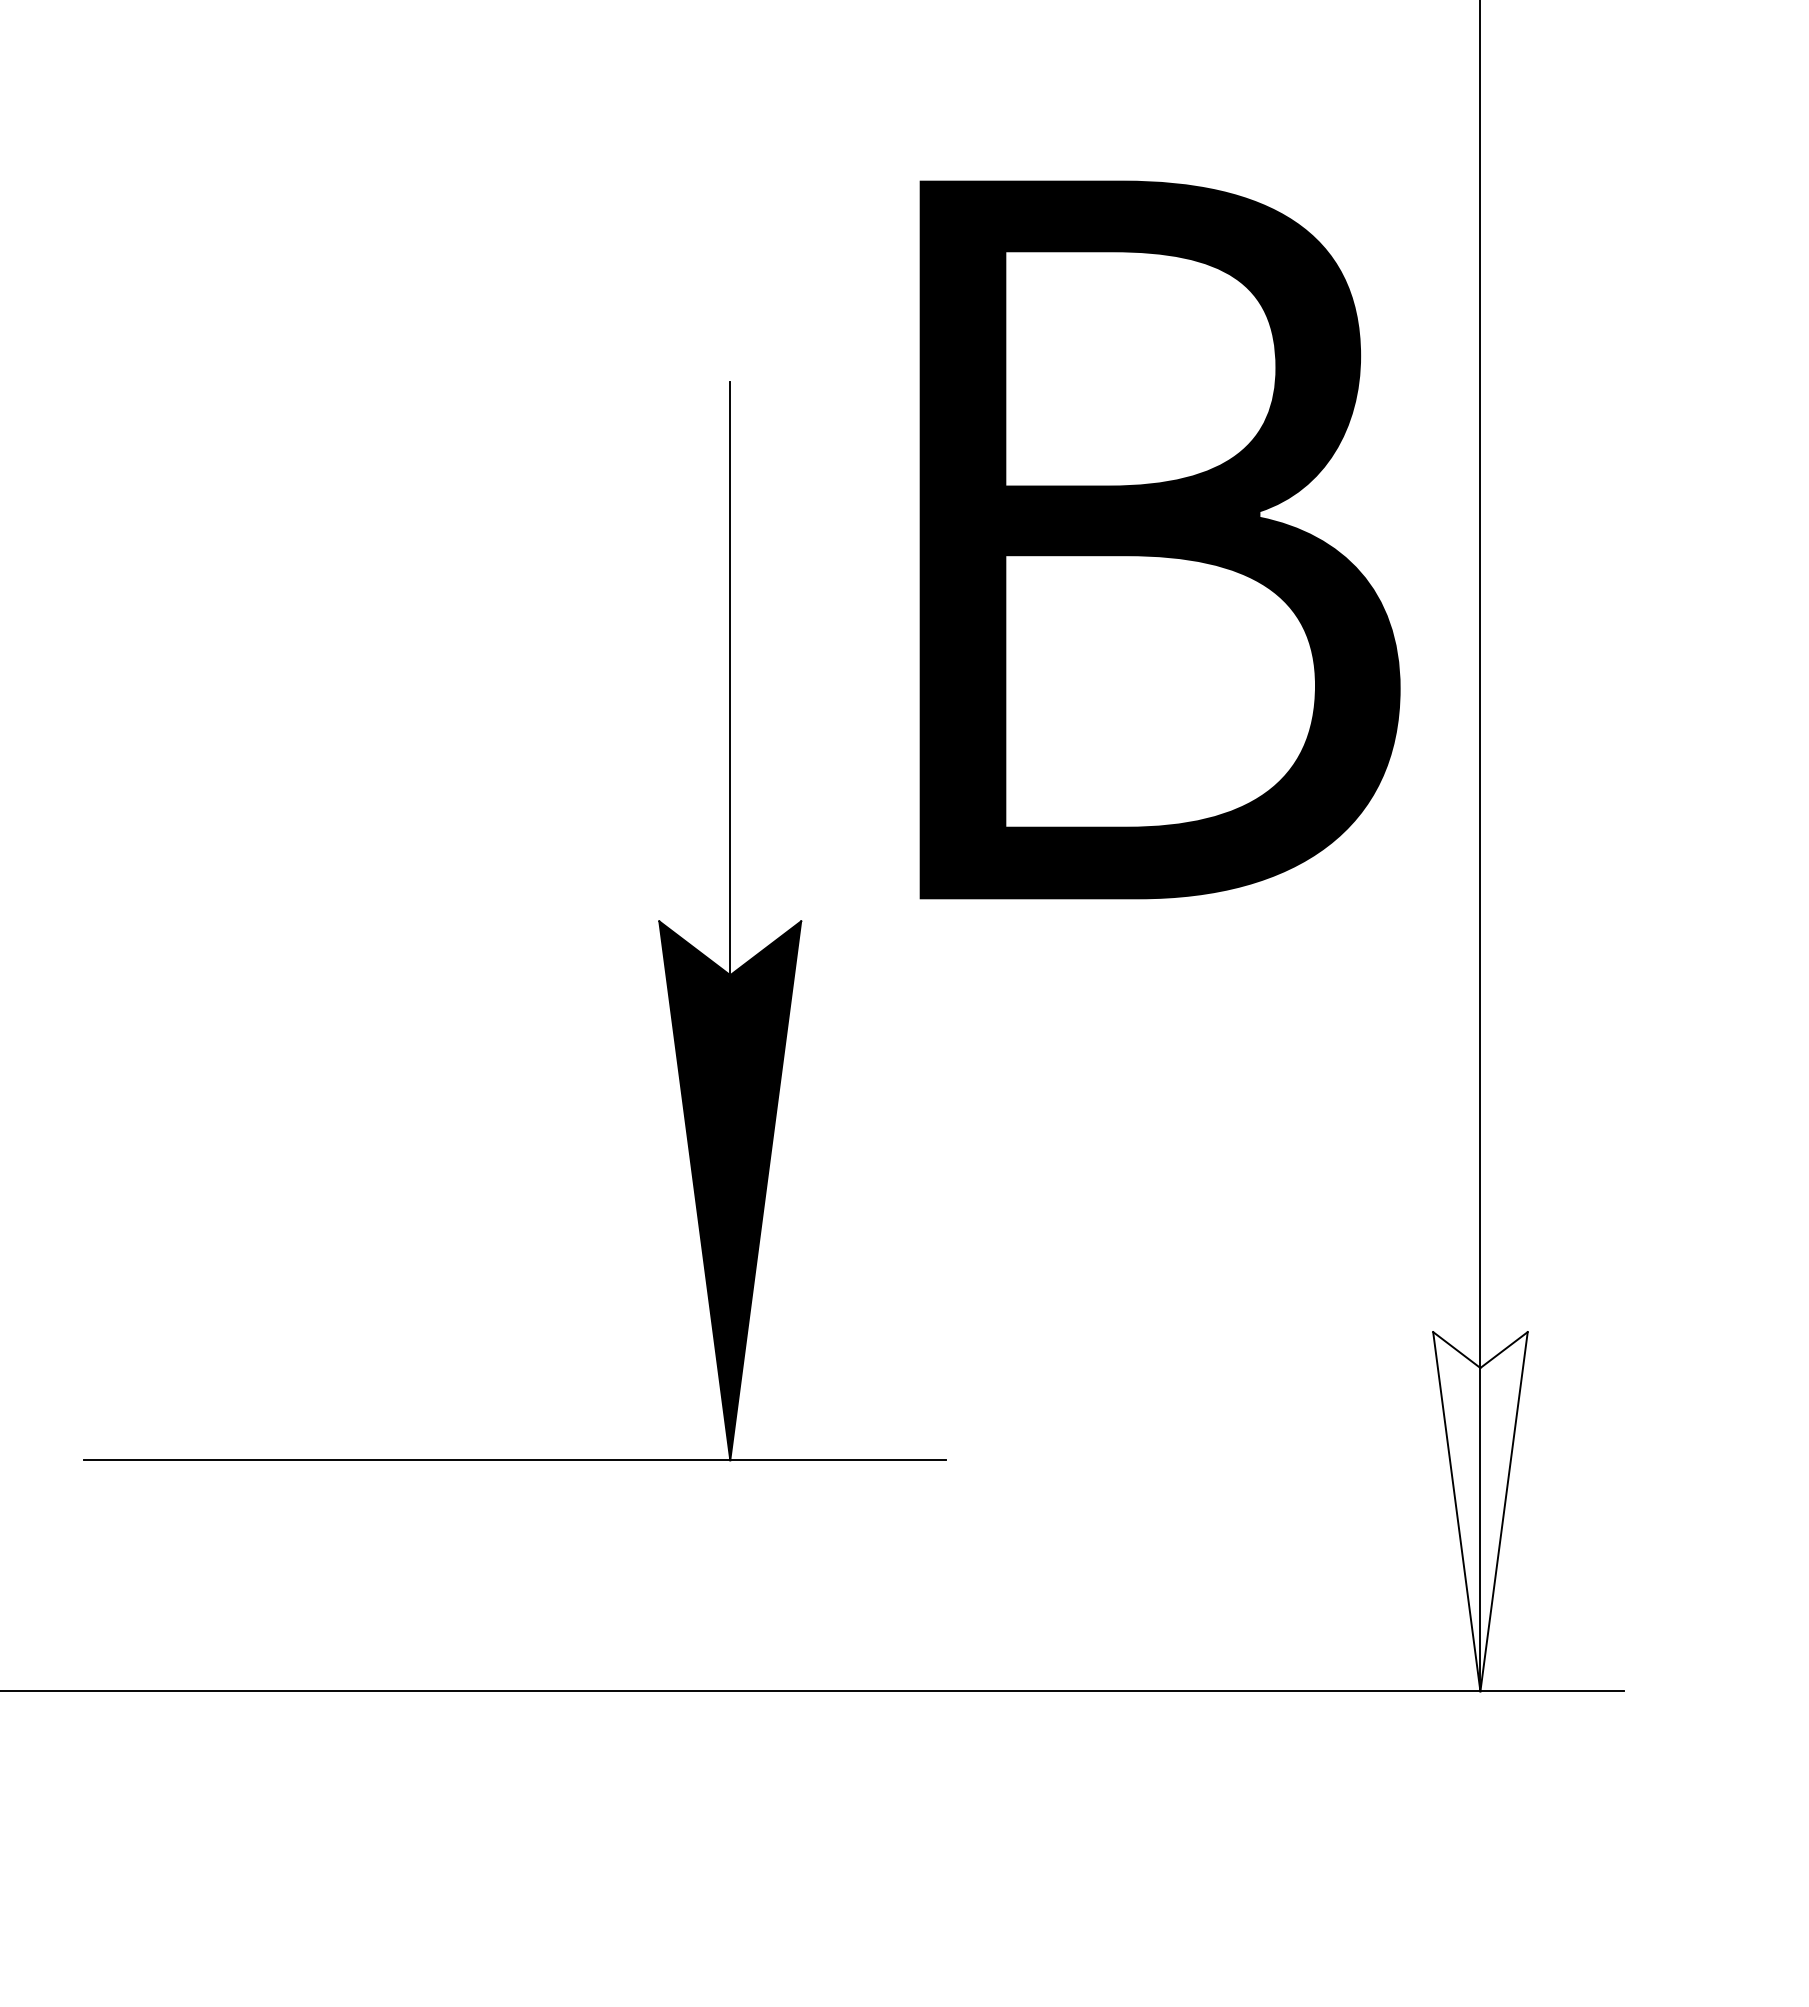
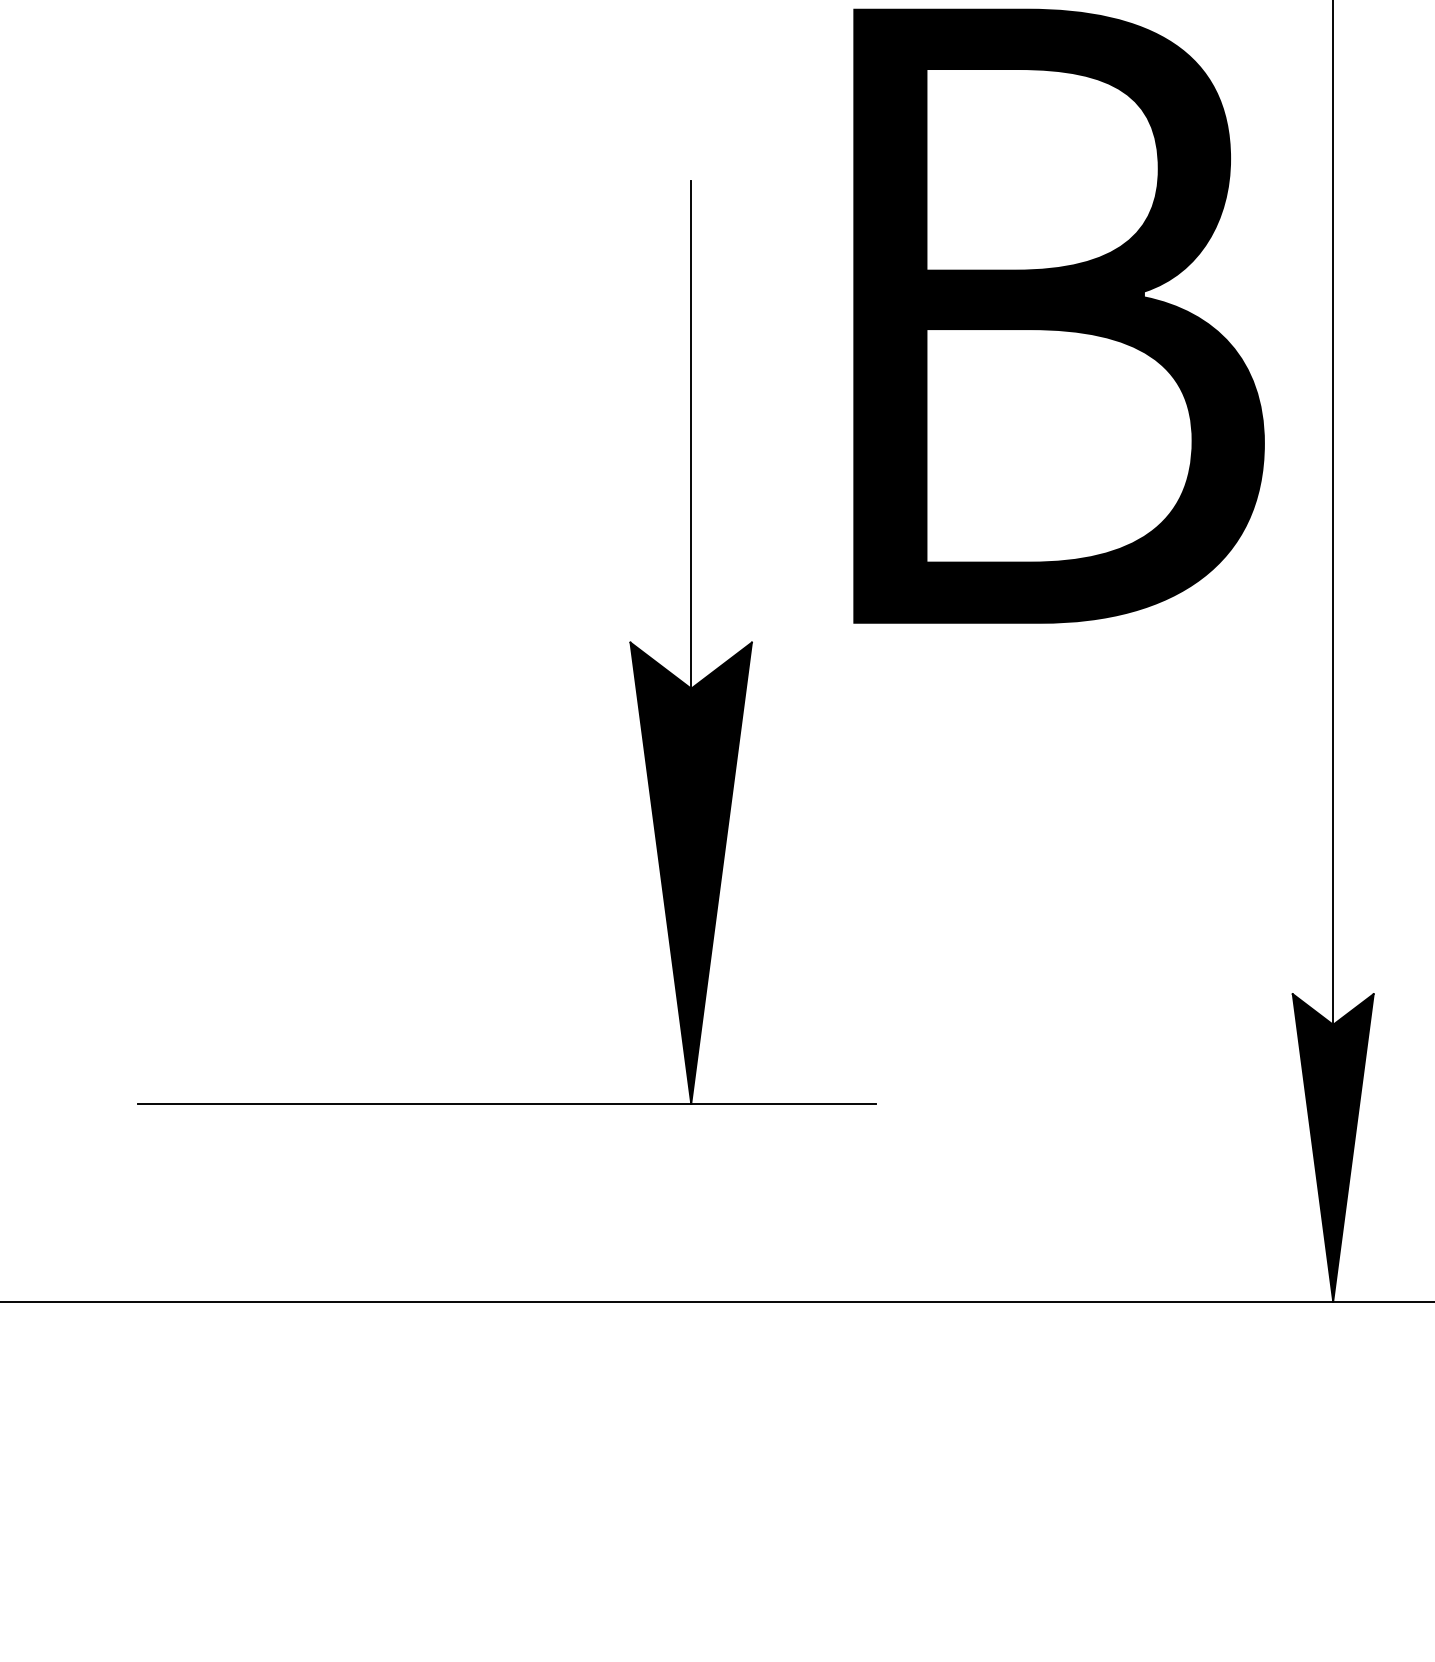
fill: (1480, 1511) -> (1333, 1147), added

